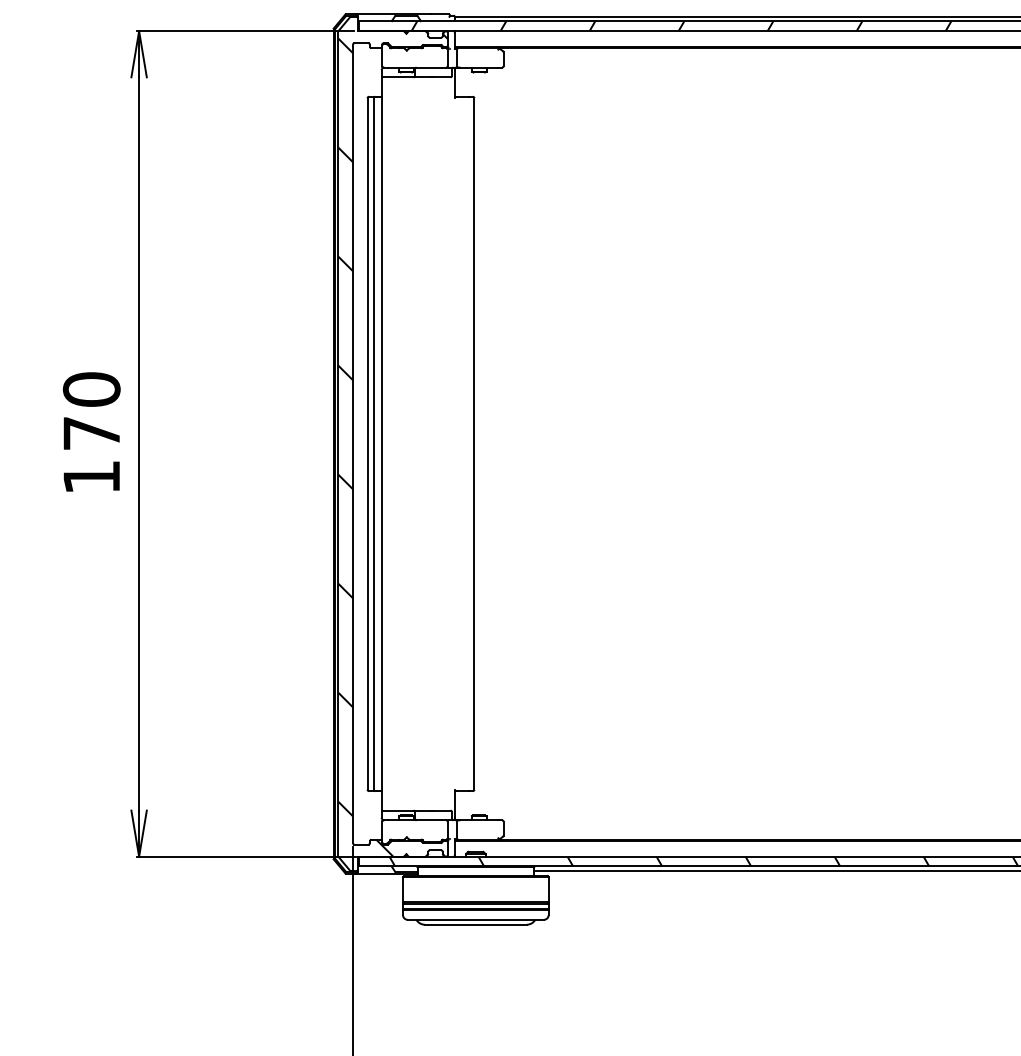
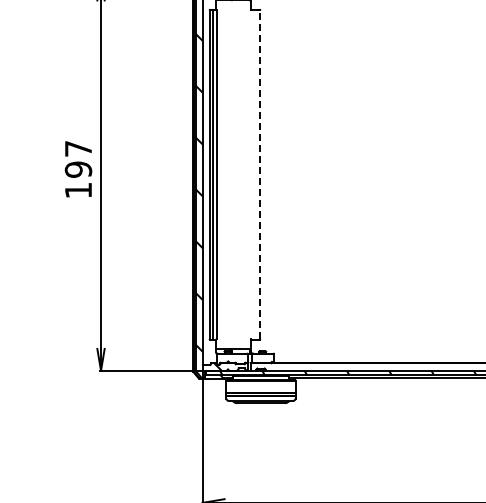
text: (91, 409) -> (78, 158), 170 -> 197
line: (474, 443) -> (260, 174), solid -> dashed

